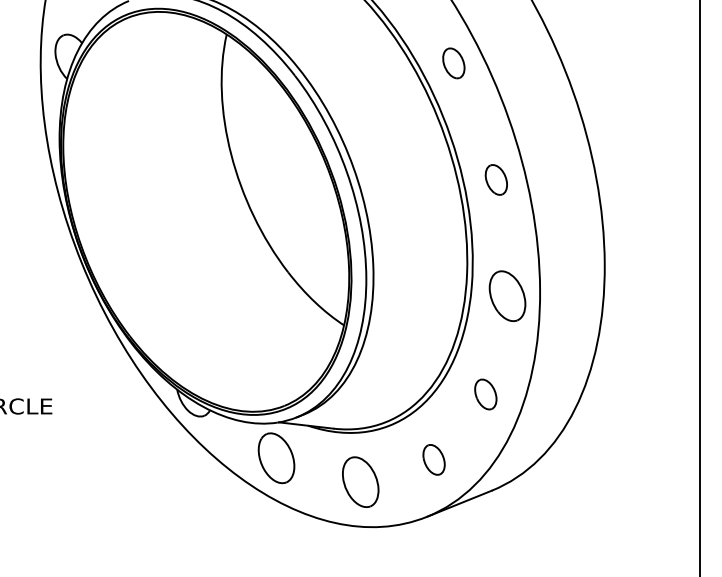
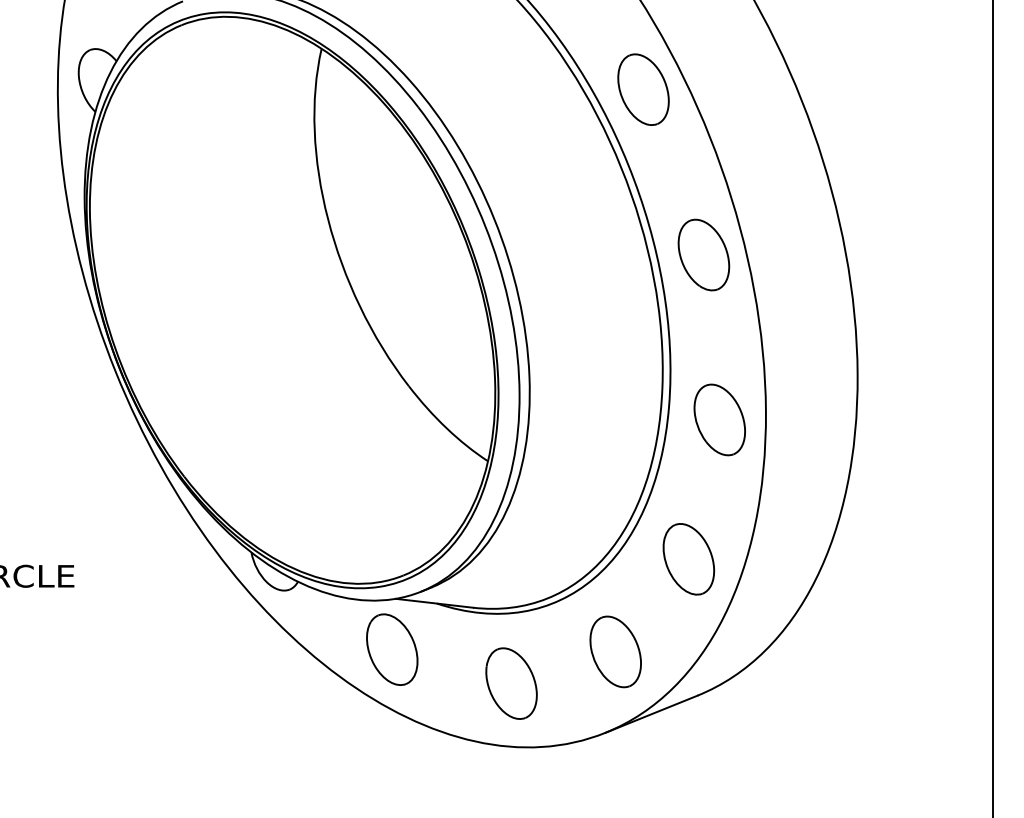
part: (453, 63) -> (643, 89), size x1.67
part: (496, 179) -> (704, 254), size x1.67
part: (485, 394) -> (688, 559), size x1.67
part: (433, 459) -> (614, 651), size x1.67

